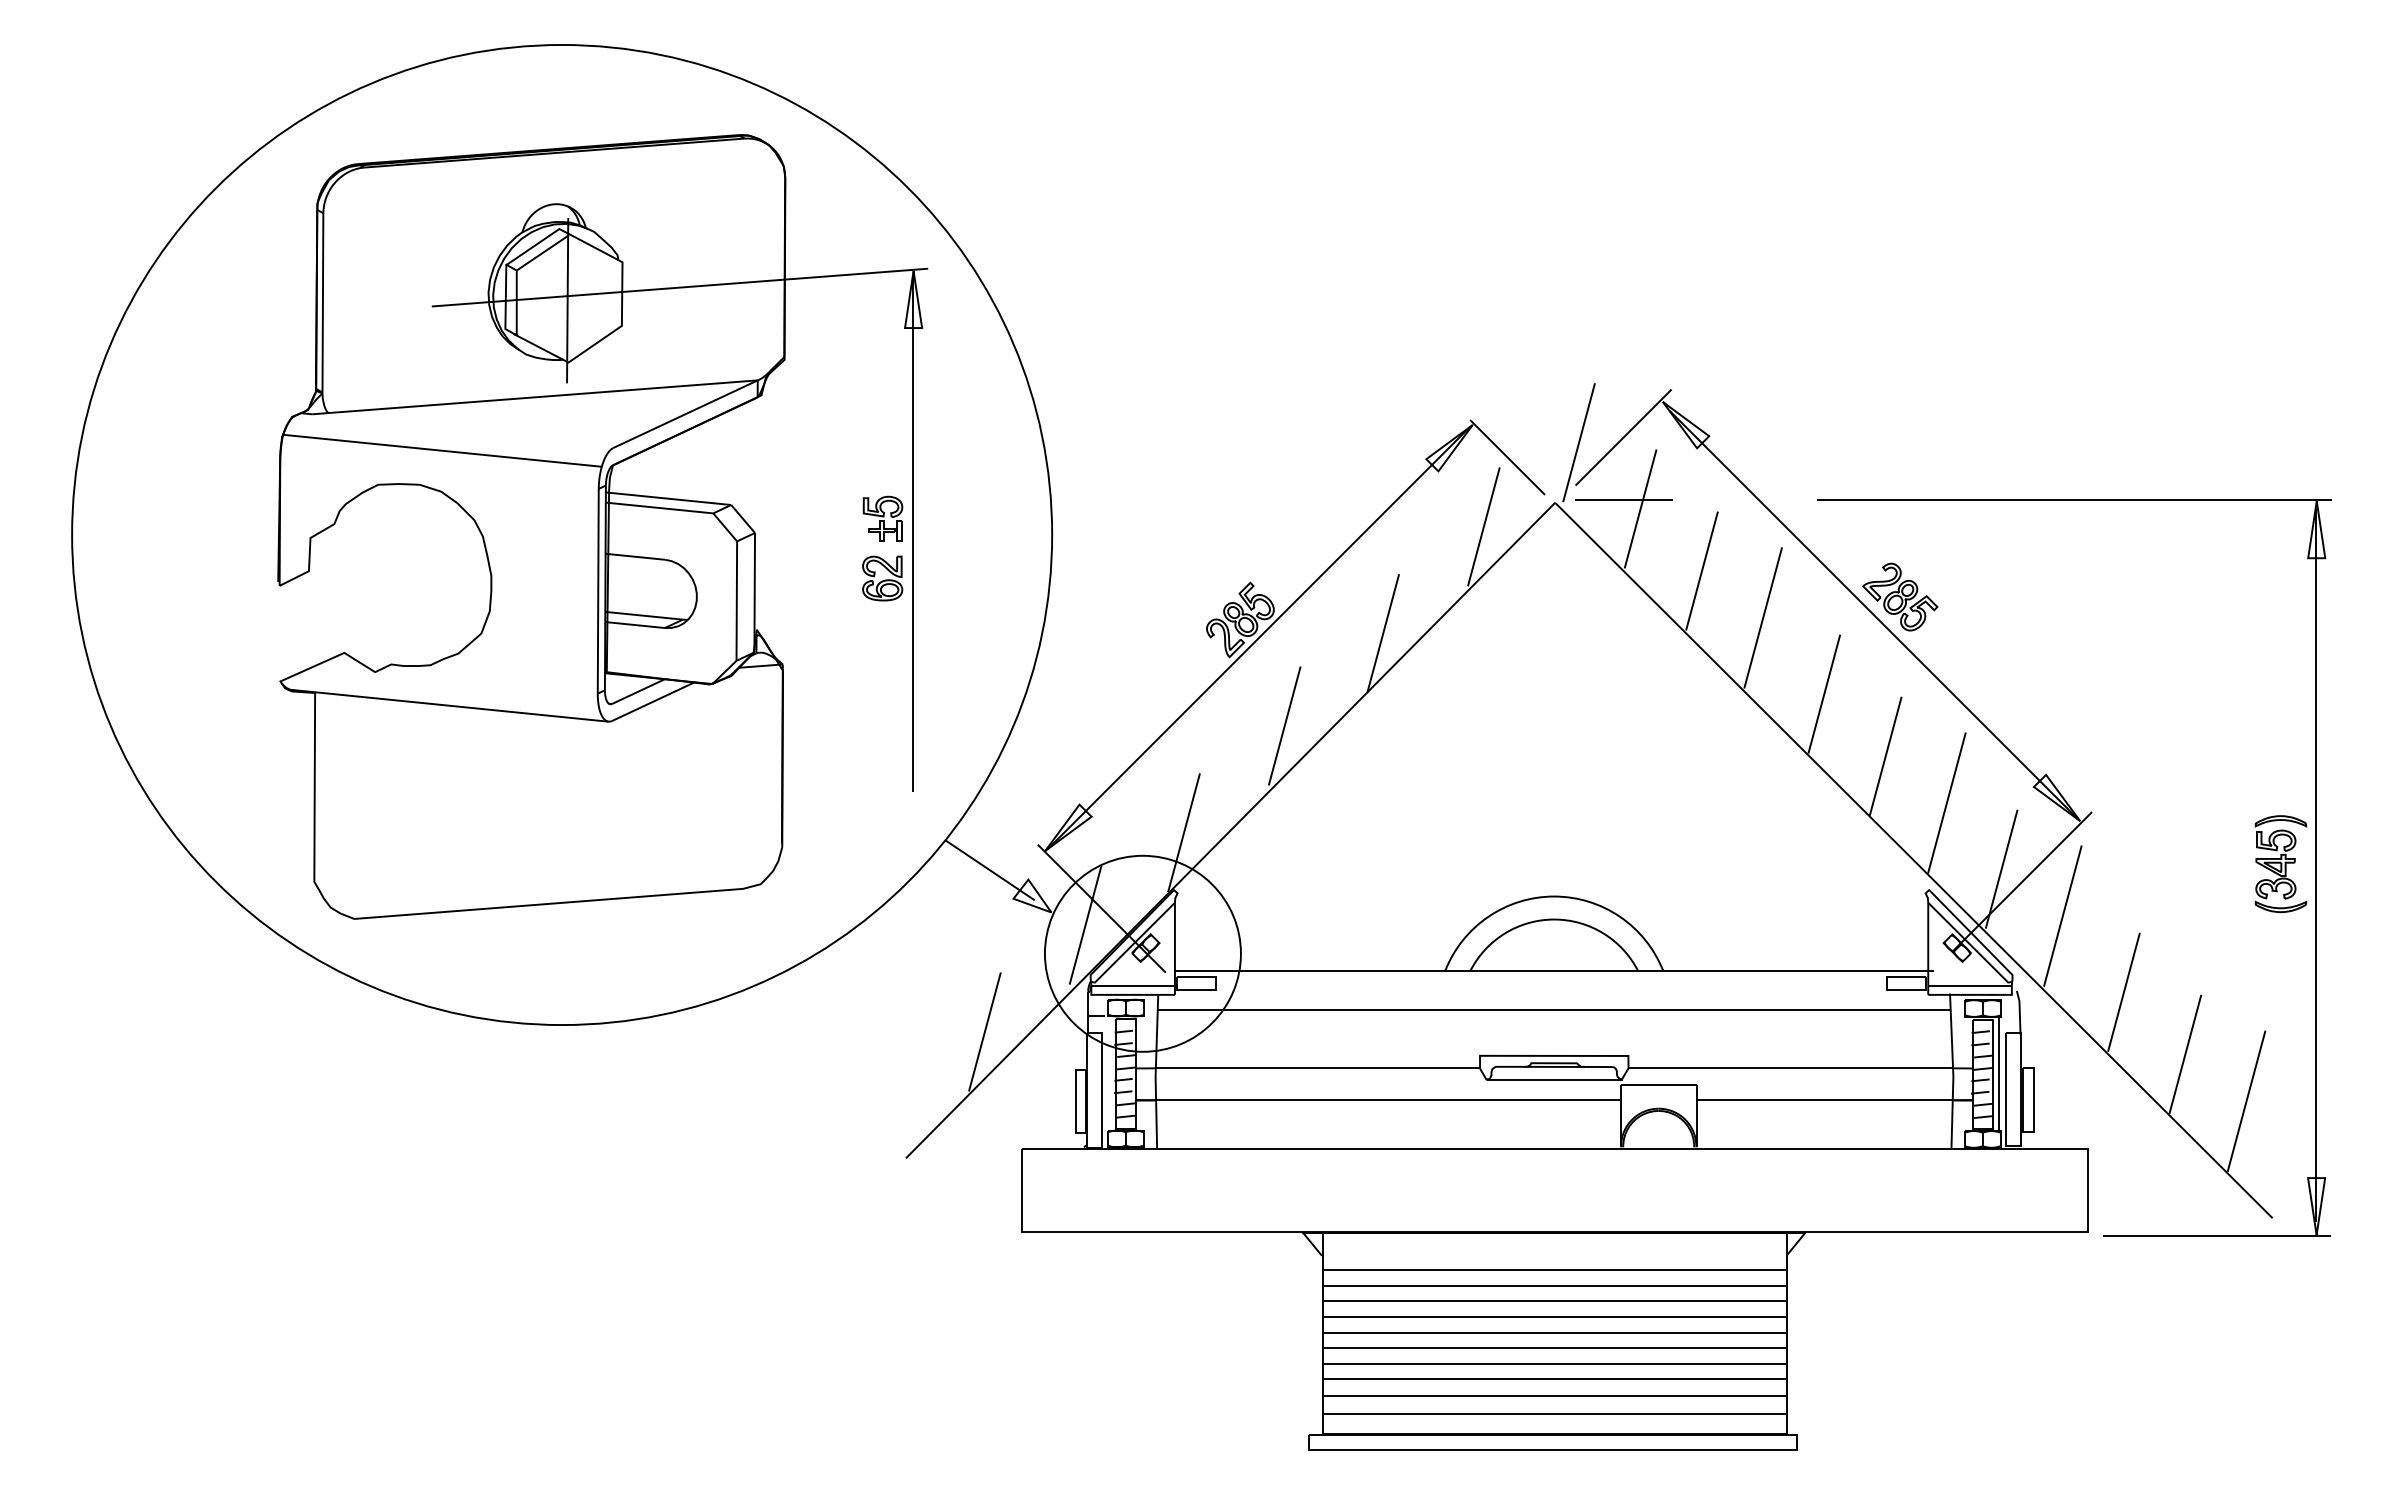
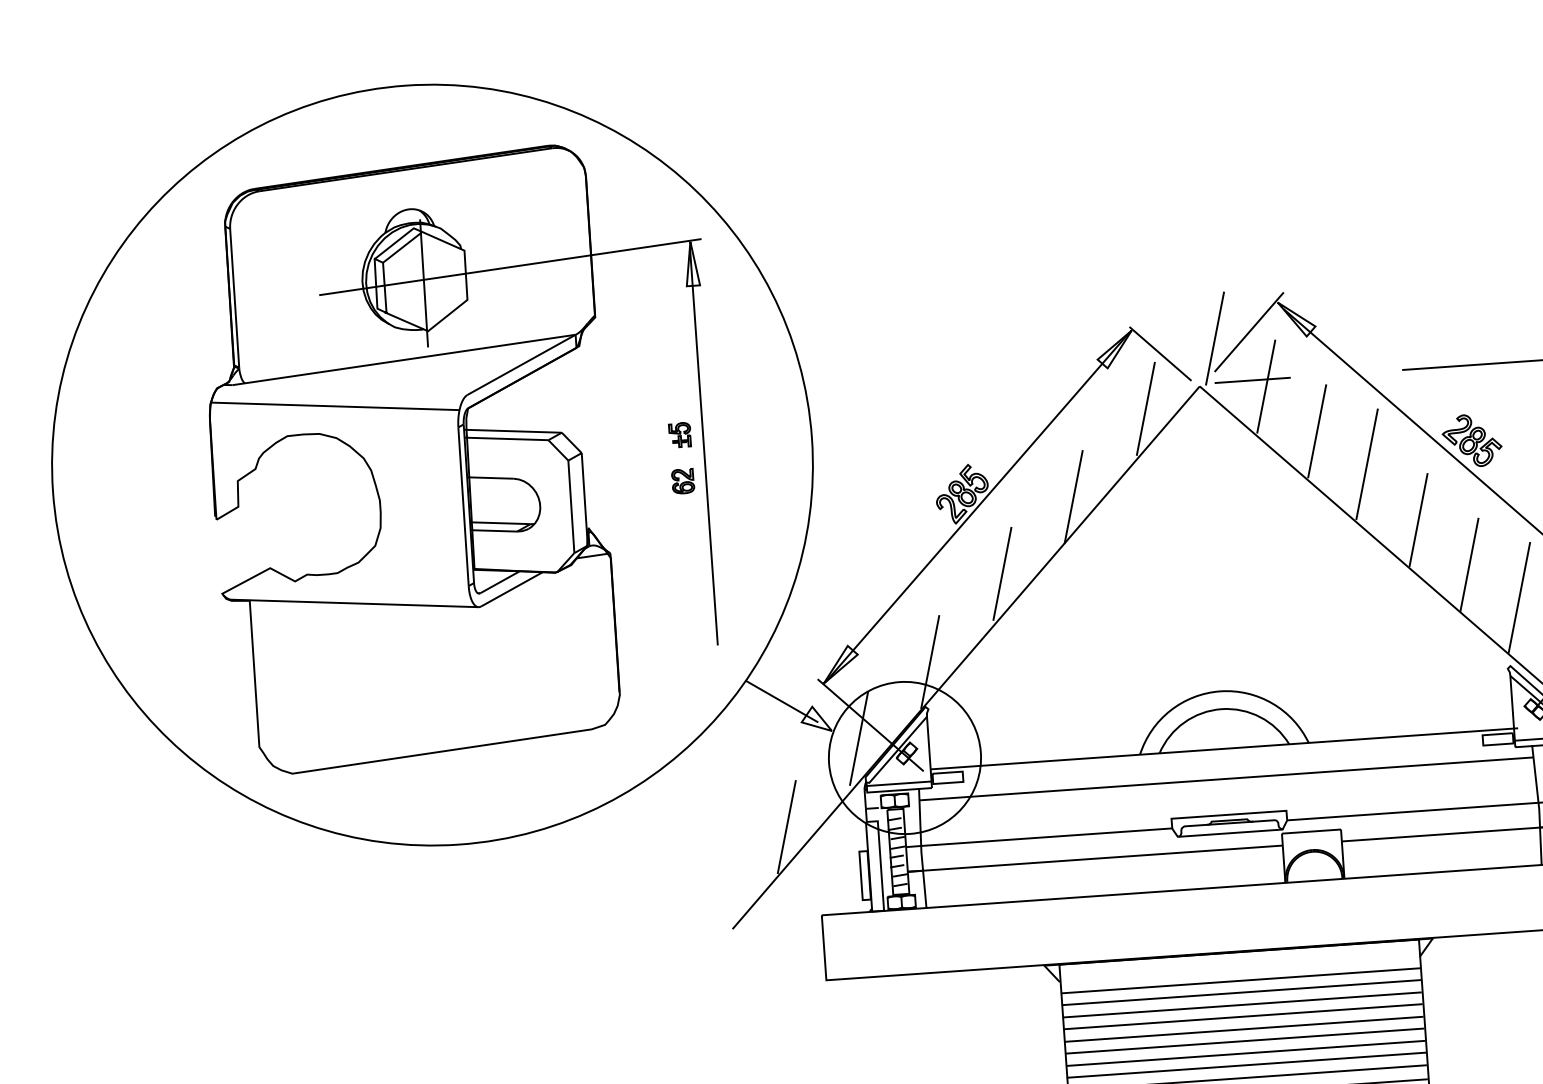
part: (882, 518) -> (679, 434), size x0.7
part: (882, 578) -> (682, 481), size x0.7

